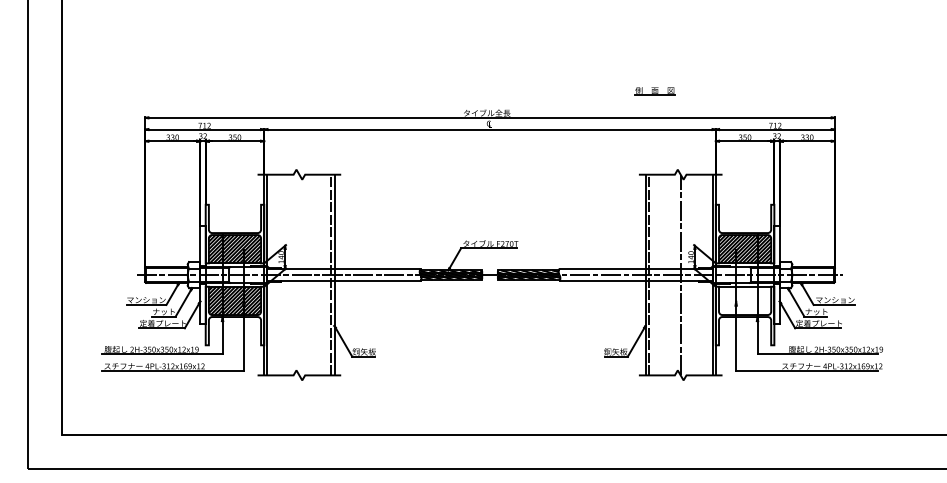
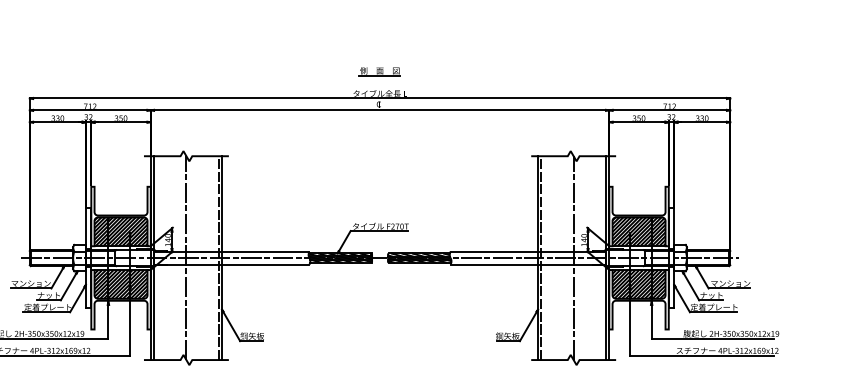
part: (654, 91) -> (379, 71), moved
line: (299, 274) -> (186, 257), added
hatch: (745, 300) -> (639, 283), added

